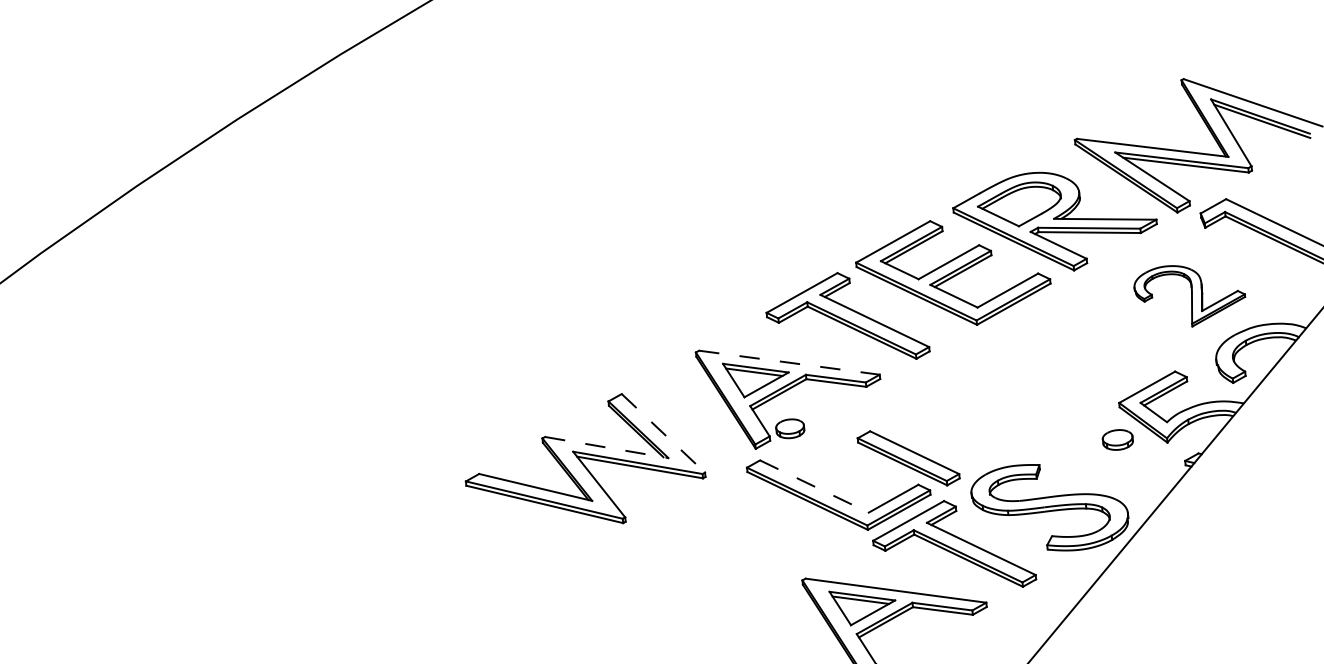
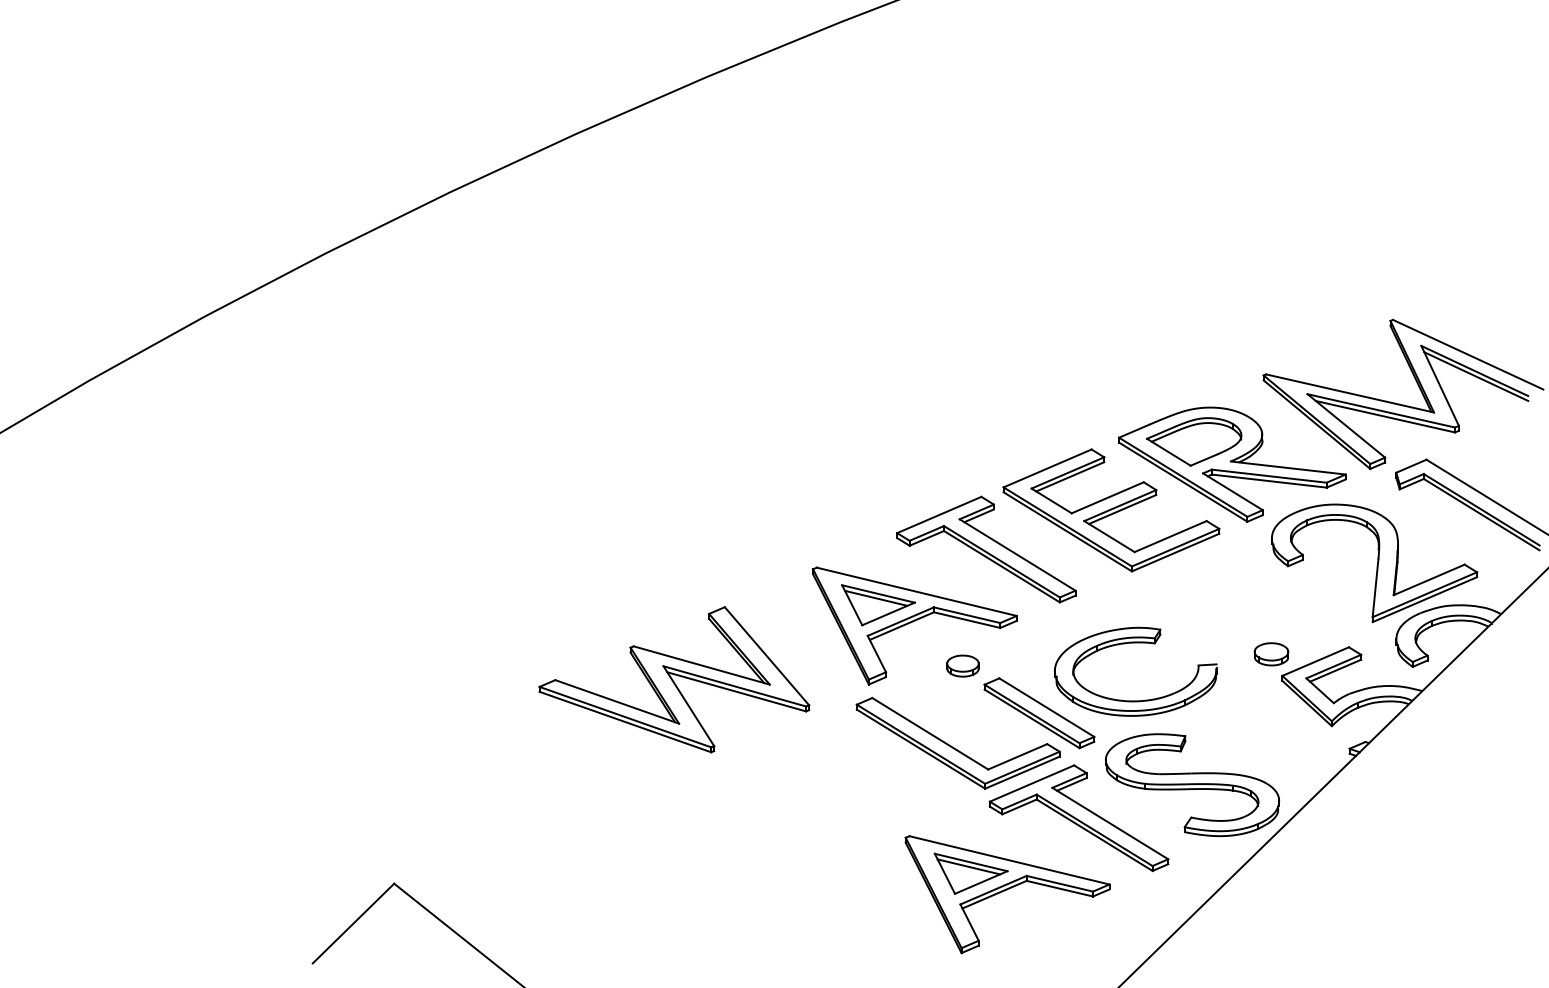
part: (1189, 295) -> (1374, 563), size x1.67
line: (789, 362) -> (916, 591), dashed -> solid
part: (986, 388) -> (1135, 643), added
part: (789, 428) -> (962, 665), moved
line: (663, 433) -> (766, 656), dashed -> solid
part: (1117, 440) -> (1271, 654), moved
line: (606, 447) -> (701, 665), dashed -> solid
line: (814, 487) -> (930, 734), dashed -> solid

